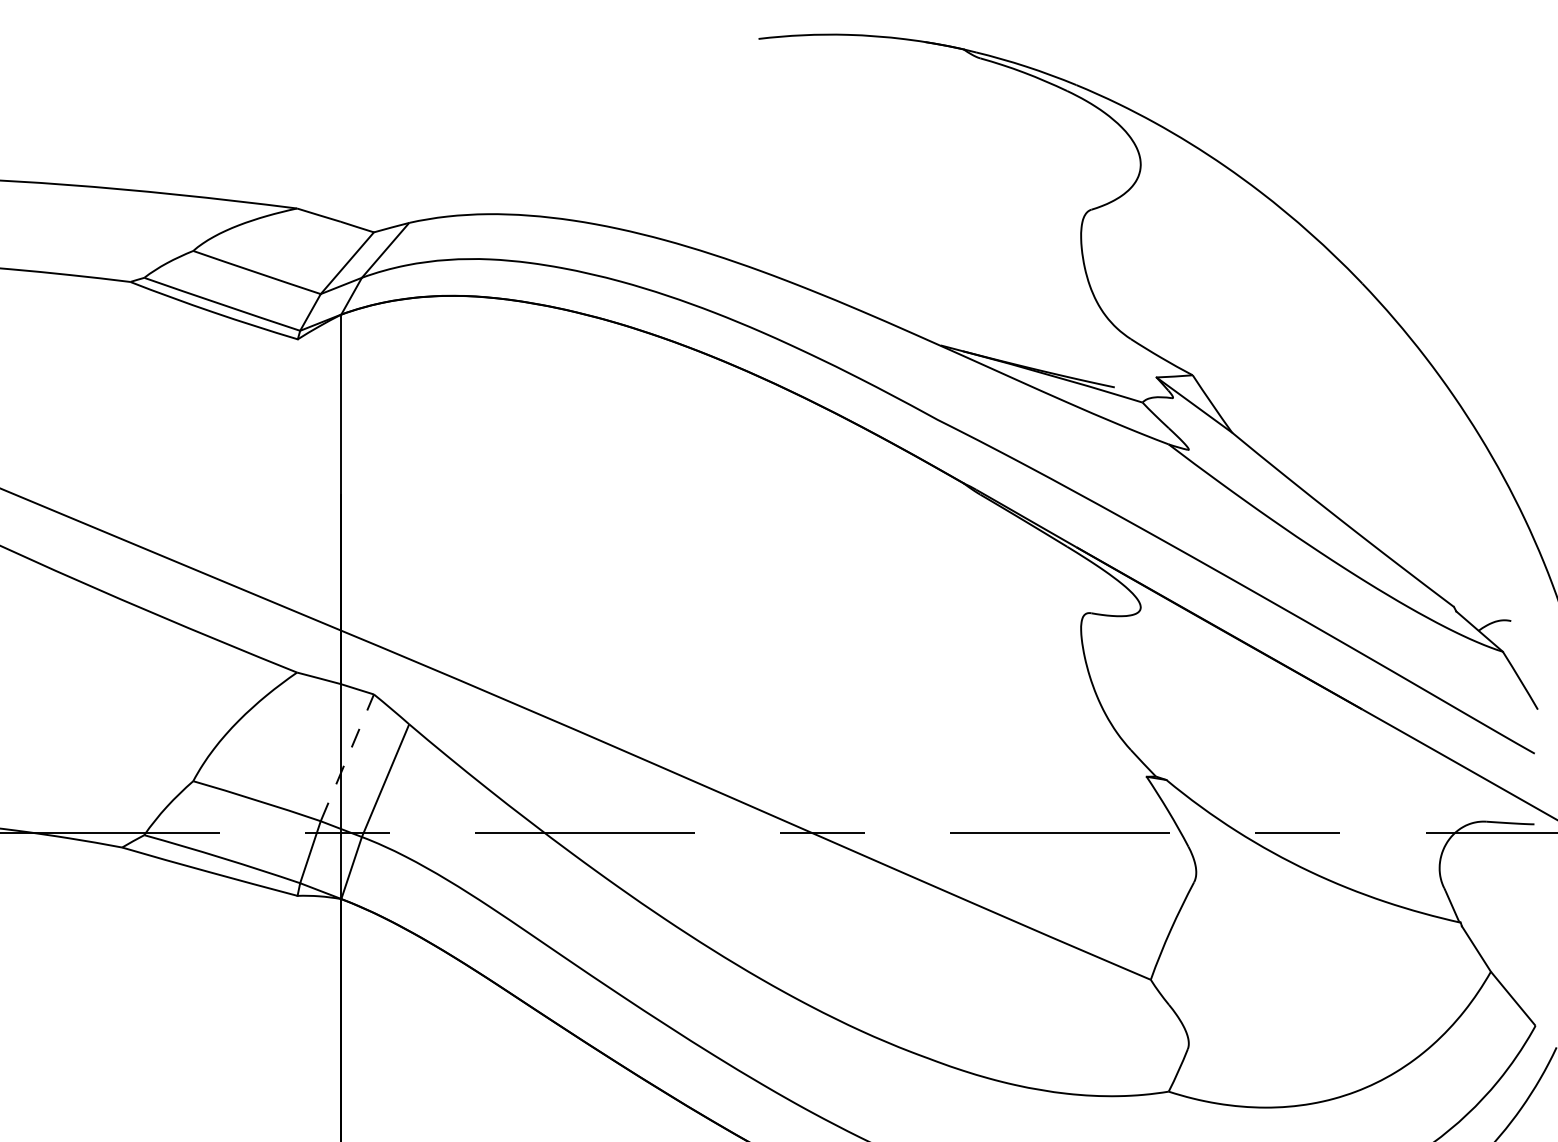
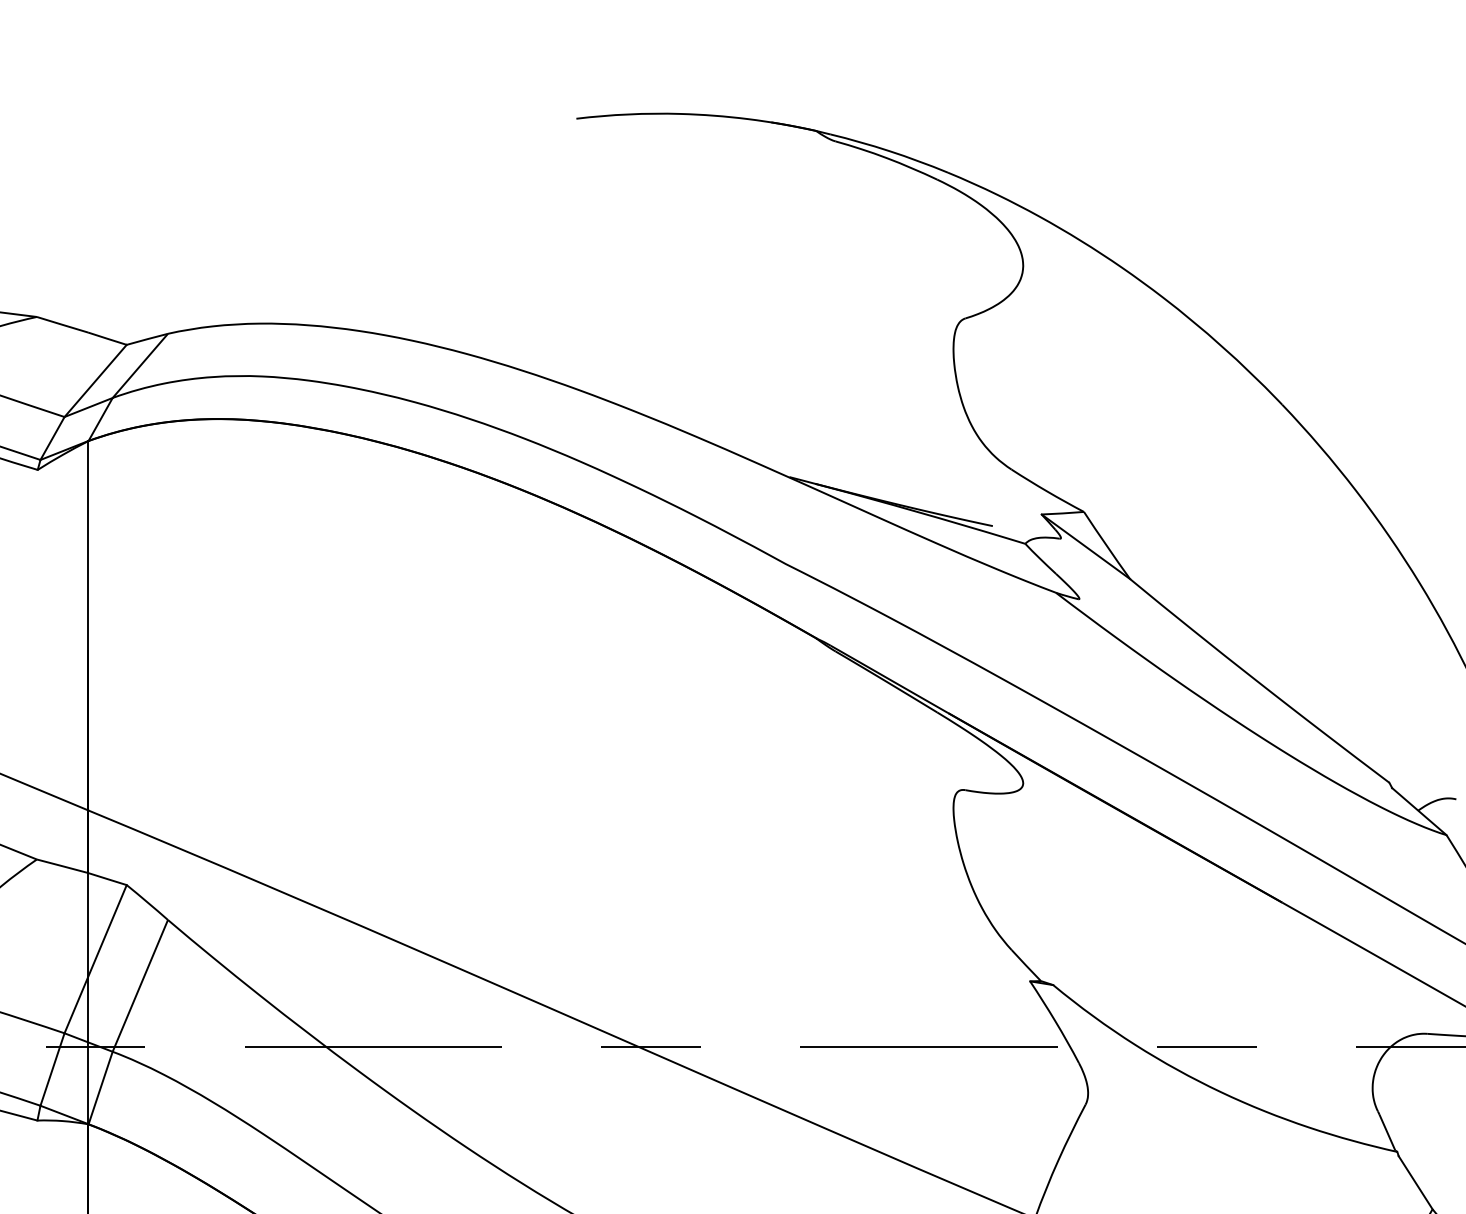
line: (347, 757) -> (95, 958), dashed -> solid

